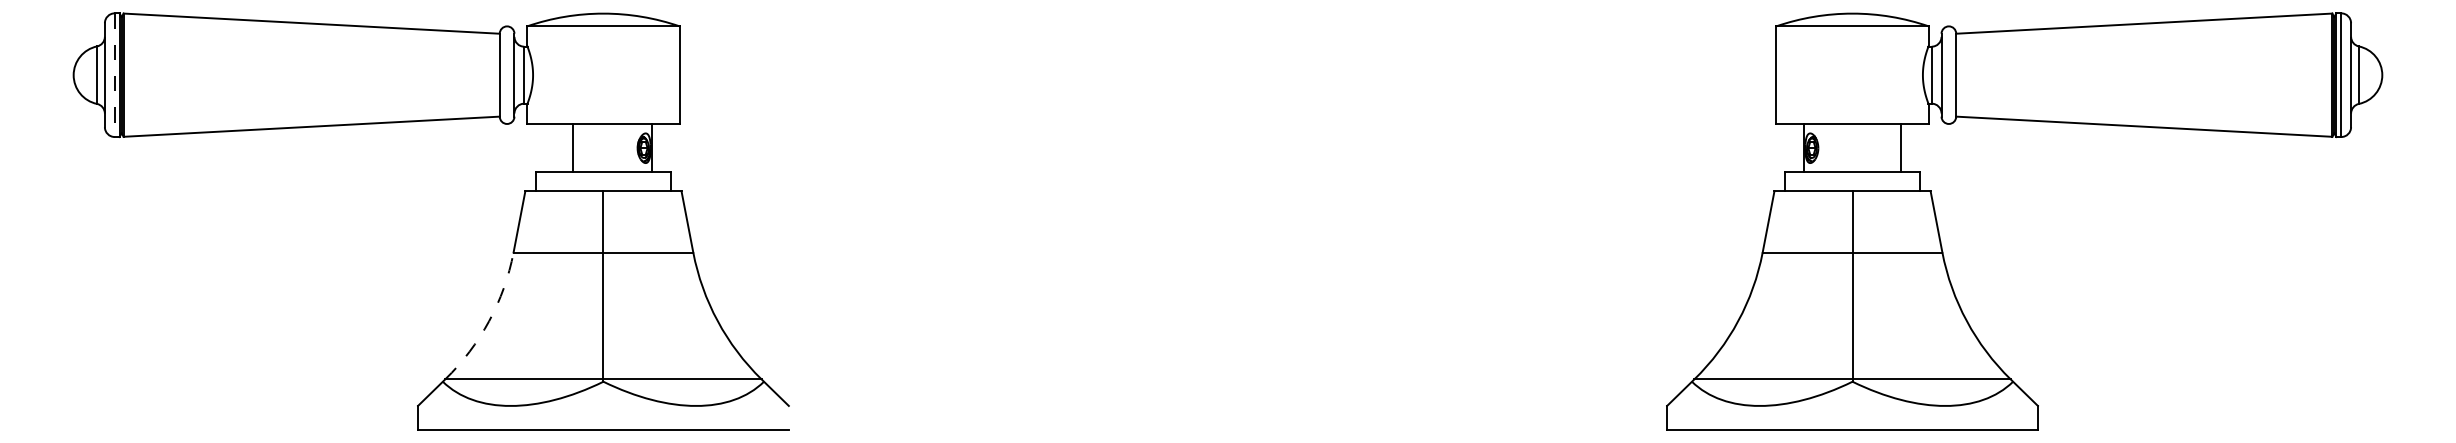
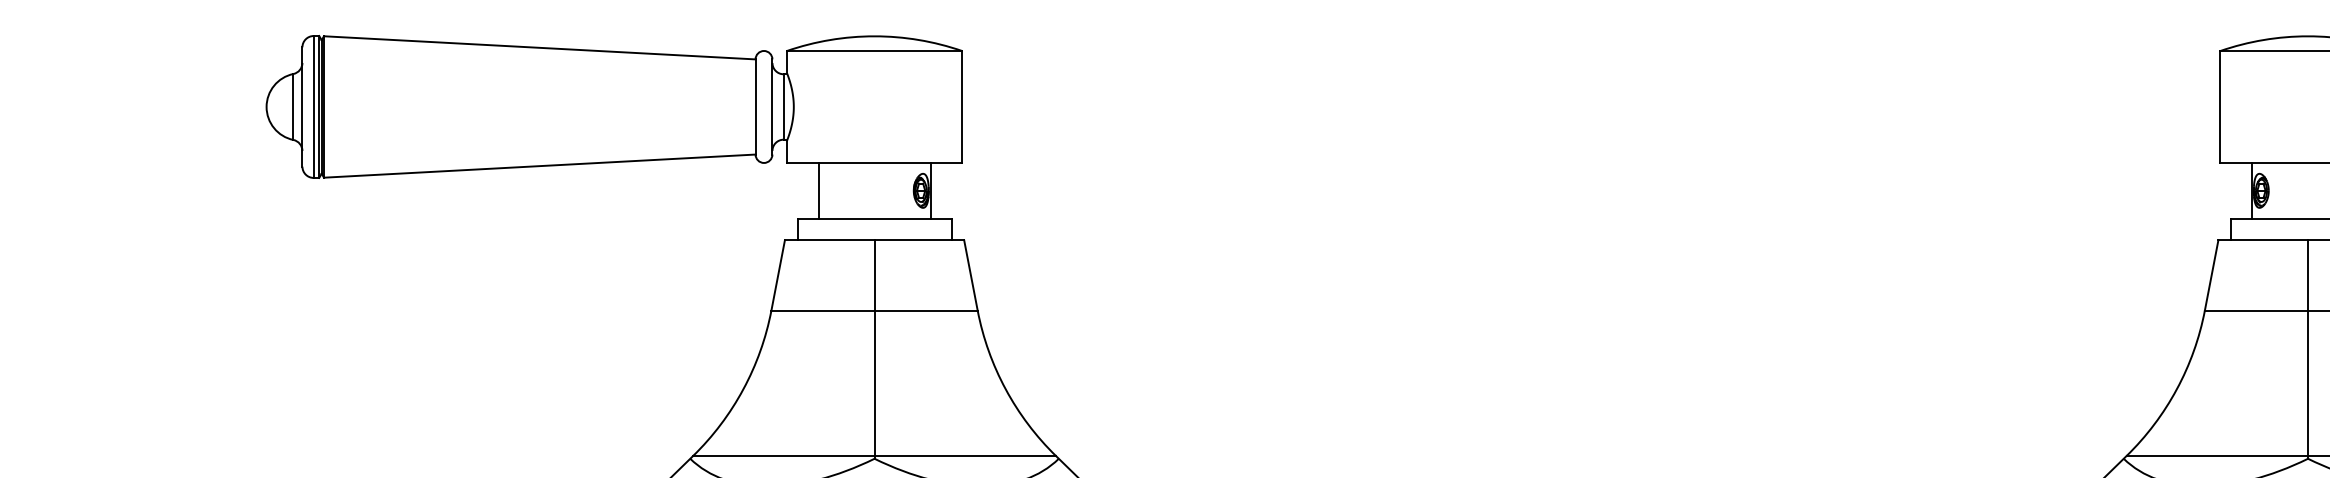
line: (114, 75) -> (313, 107), dashed -> solid
line: (572, 148) -> (818, 191), moved
arc: (489, 321) -> (743, 389), dashed -> solid

